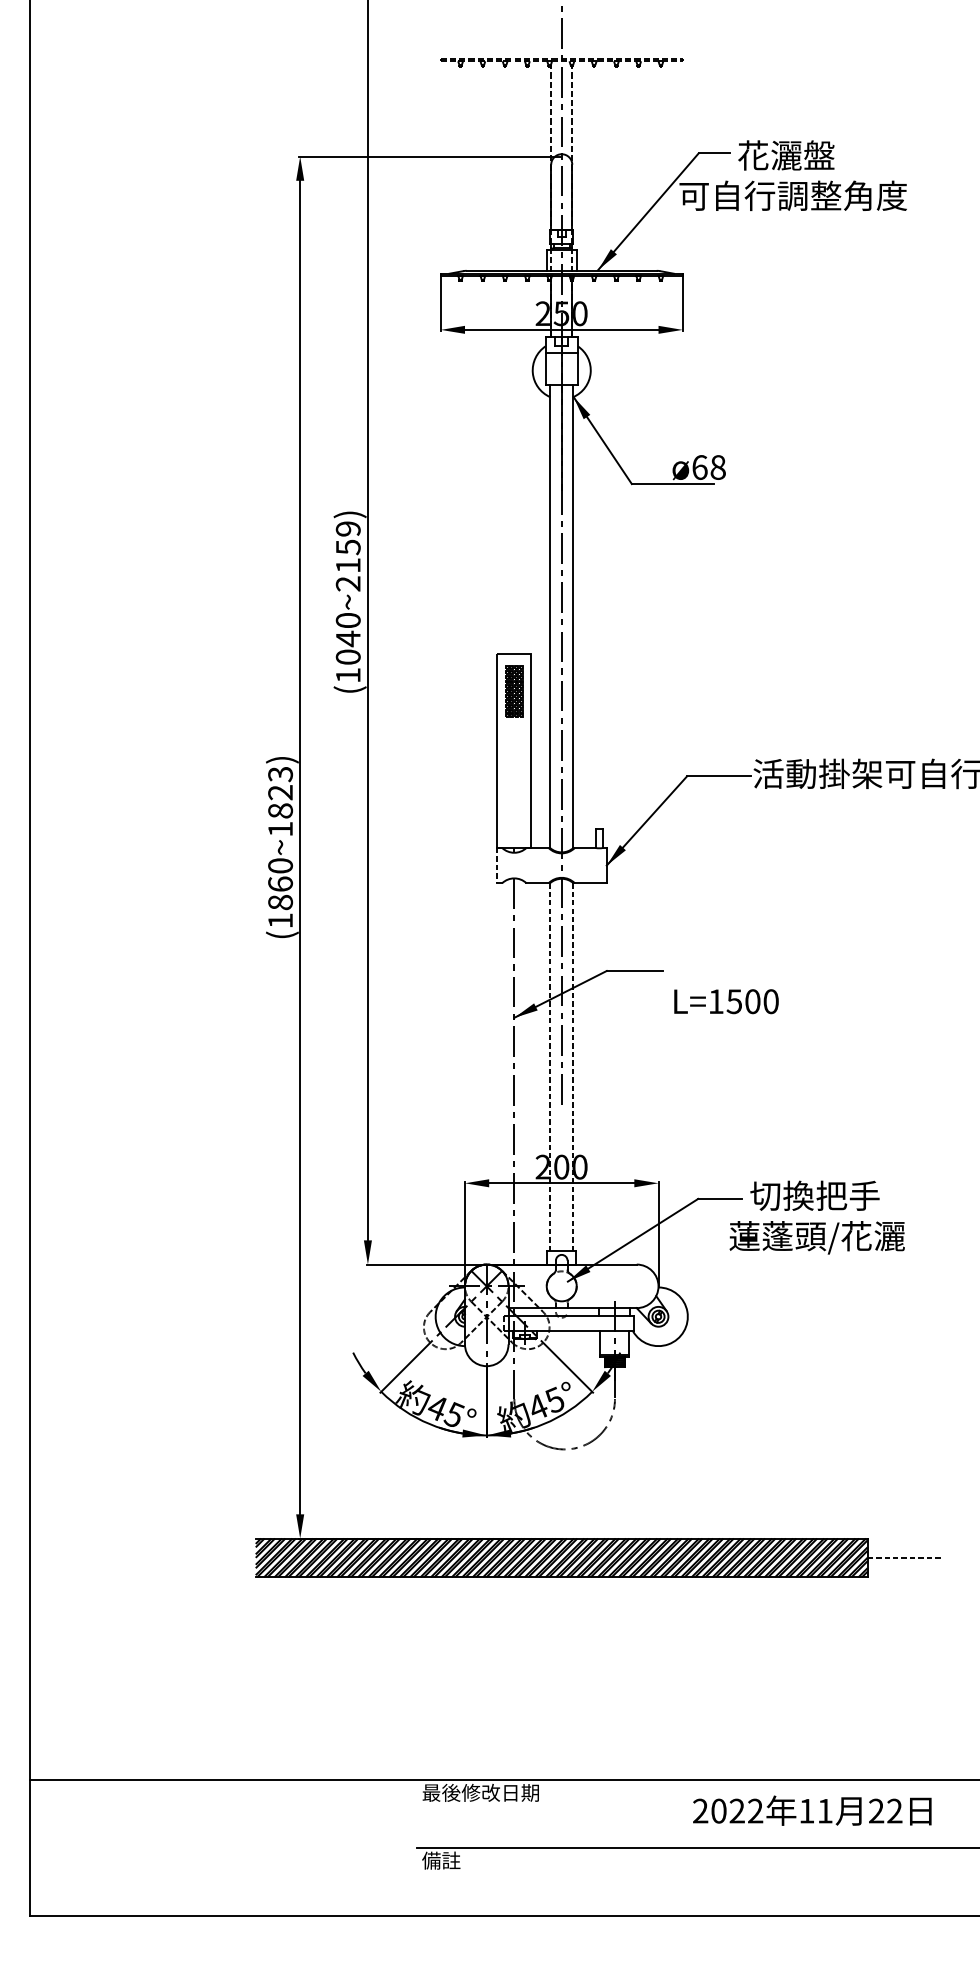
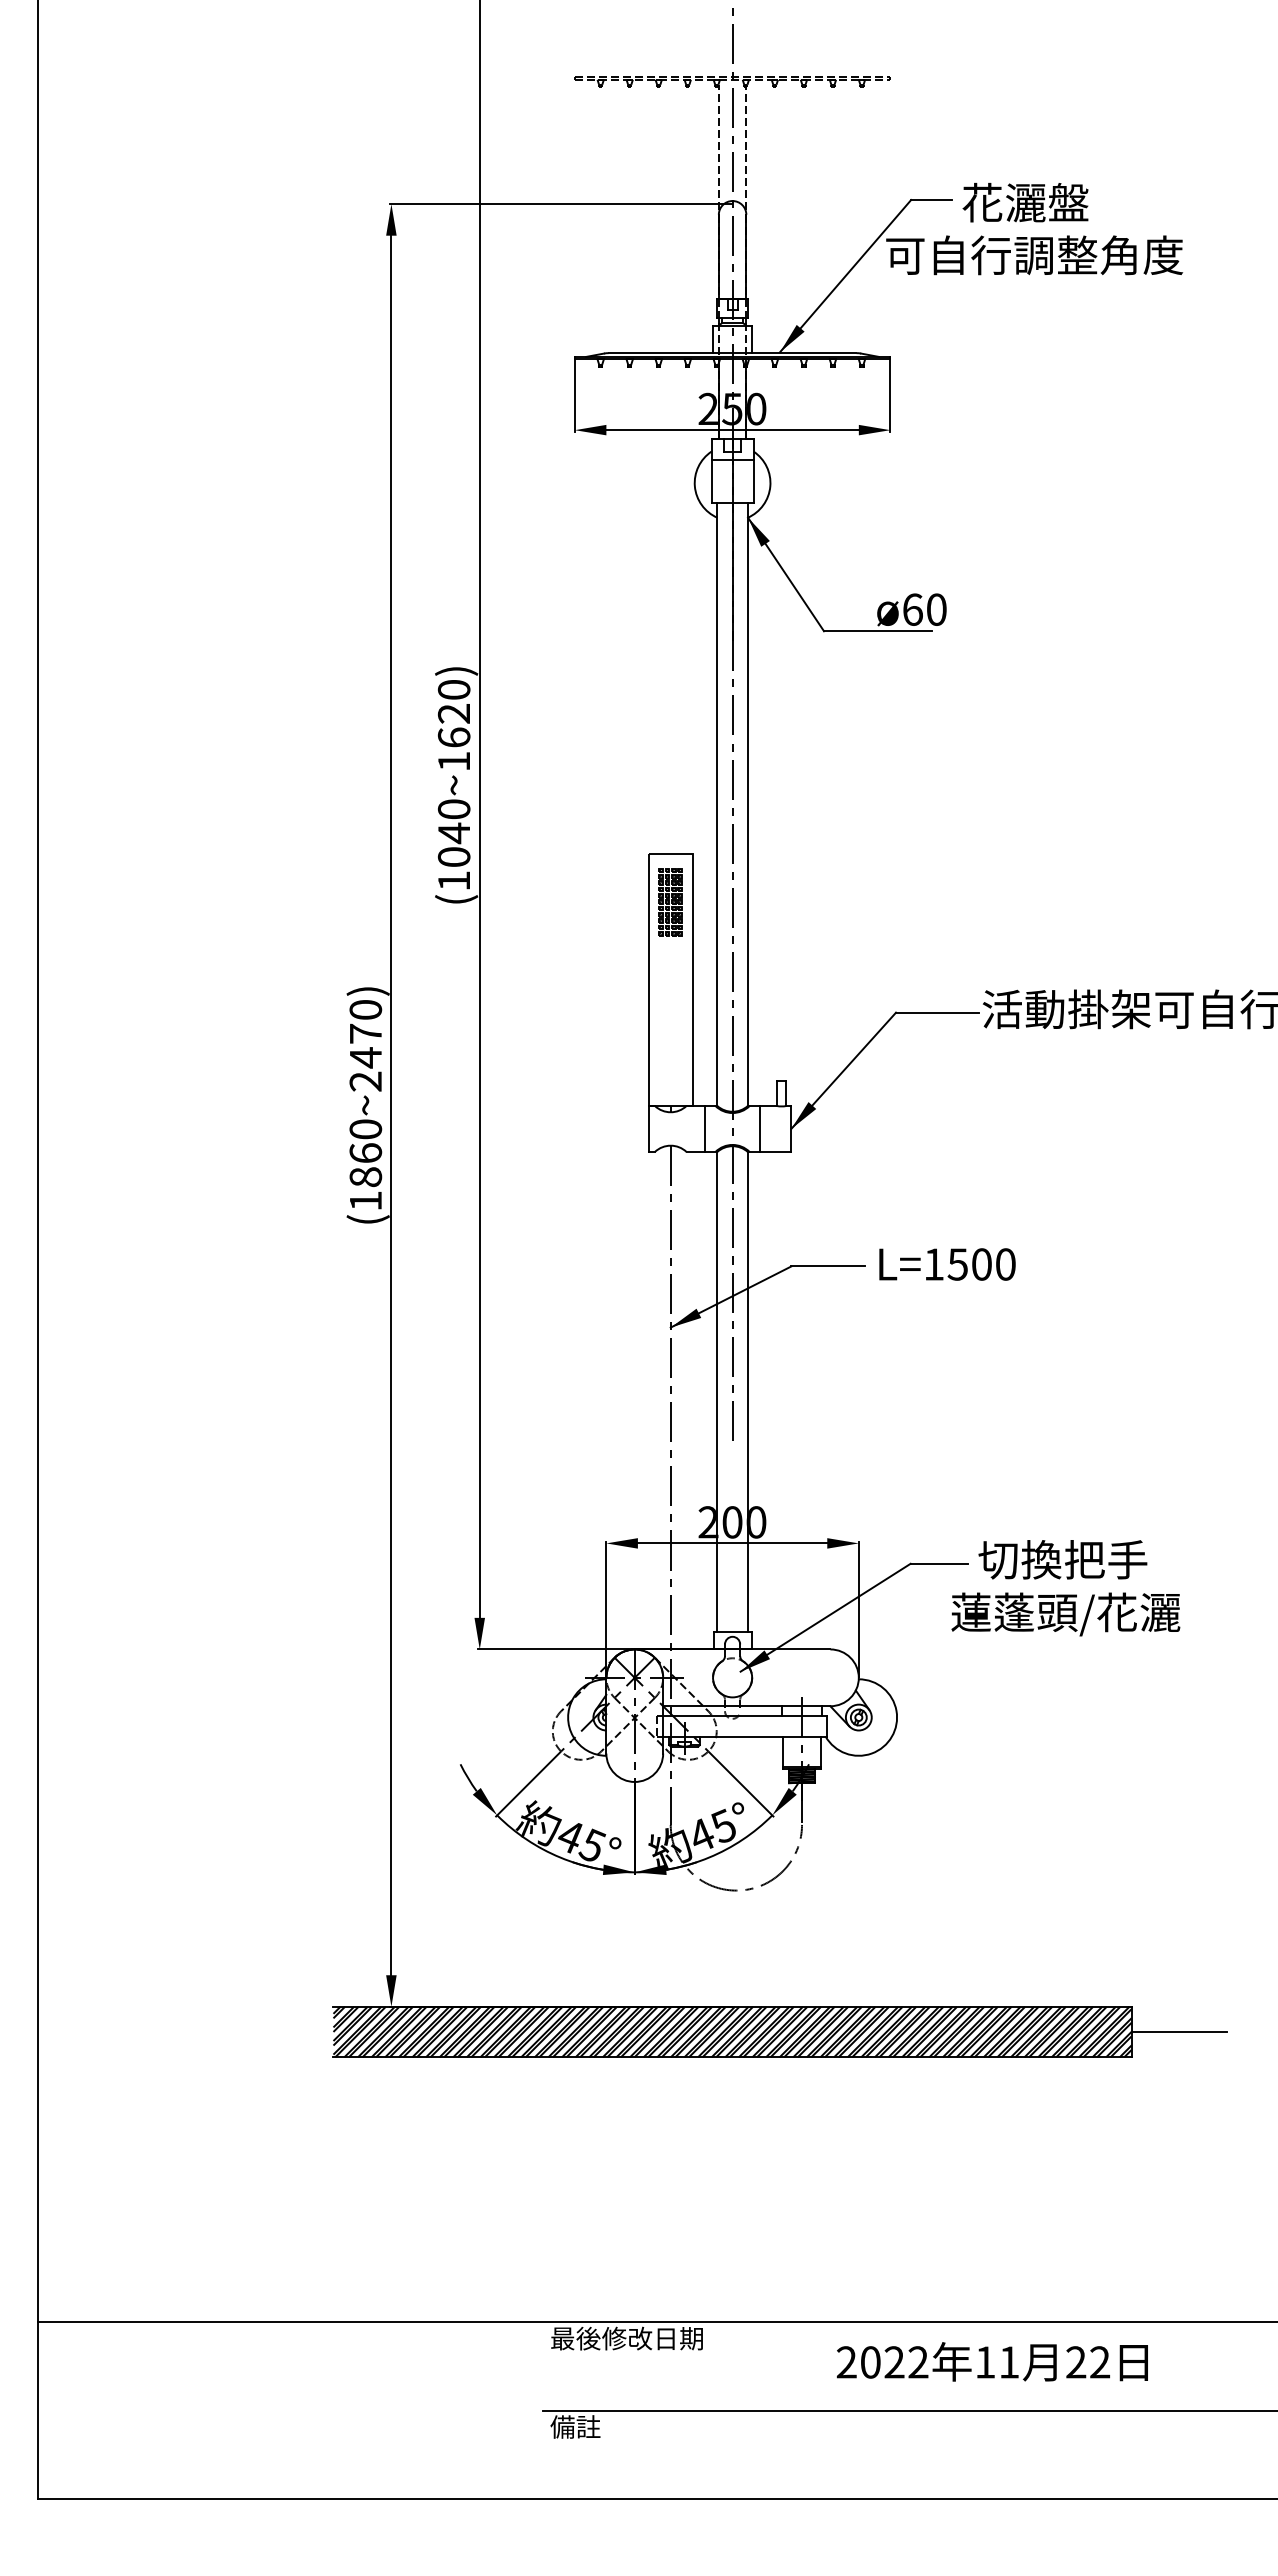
text: (718, 467) -> (936, 609), ø68 -> ø60
text: (347, 556) -> (453, 725), (1040~2159) -> (1040~1620)
text: (280, 801) -> (365, 1045), (1860~1823) -> (1860~2470)
line: (497, 865) -> (648, 1128), dashed -> solid
line: (540, 865) -> (705, 1128), added
line: (582, 865) -> (759, 1128), added
text: (726, 1001) -> (947, 1264), moved
line: (550, 1066) -> (717, 1391), dashed -> solid
line: (573, 1066) -> (747, 1391), dashed -> solid
line: (904, 1558) -> (1179, 2032), dashed -> solid
text: (812, 1810) -> (992, 2361), moved

